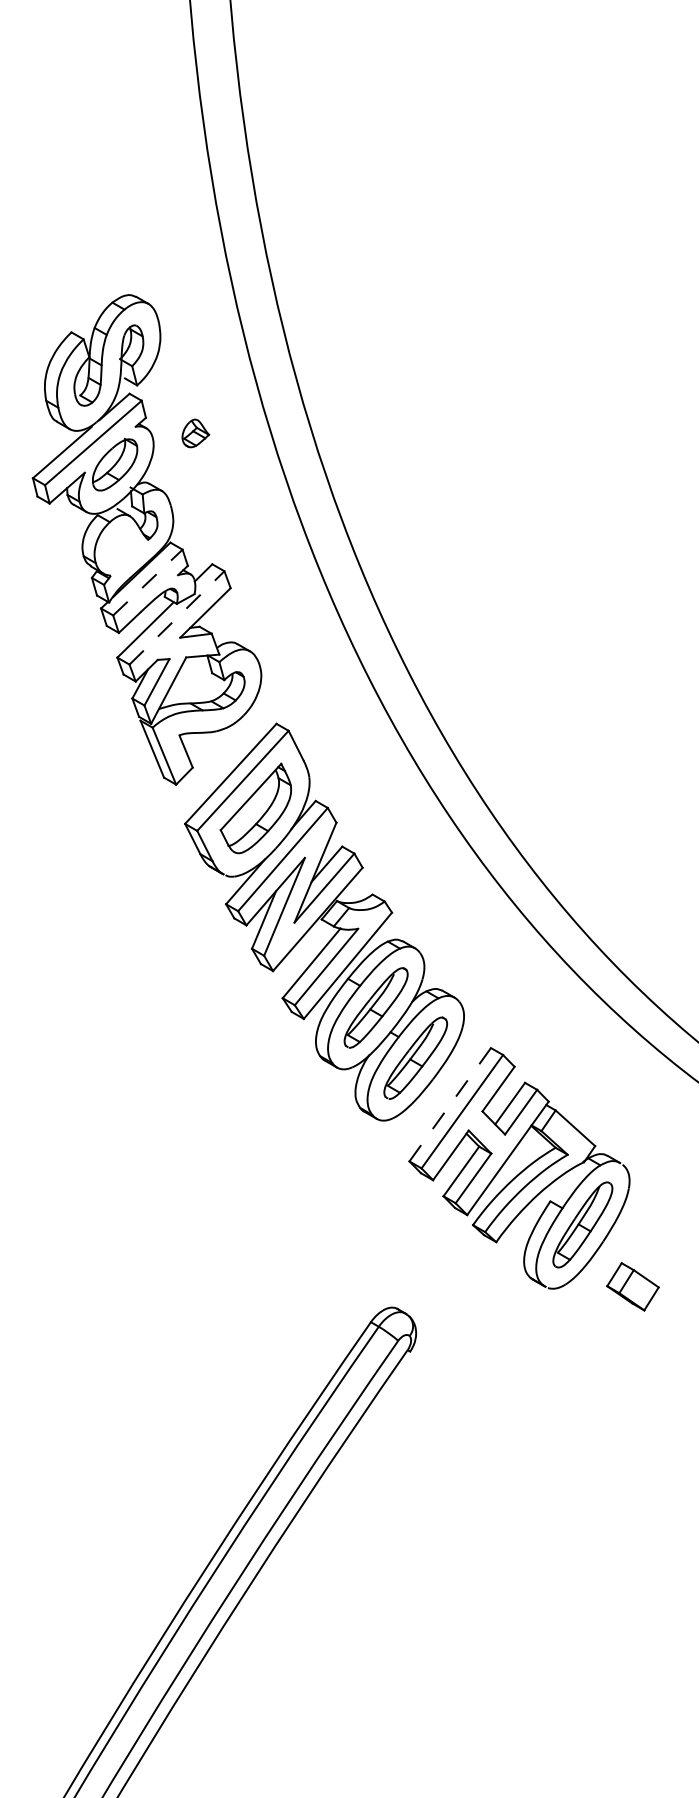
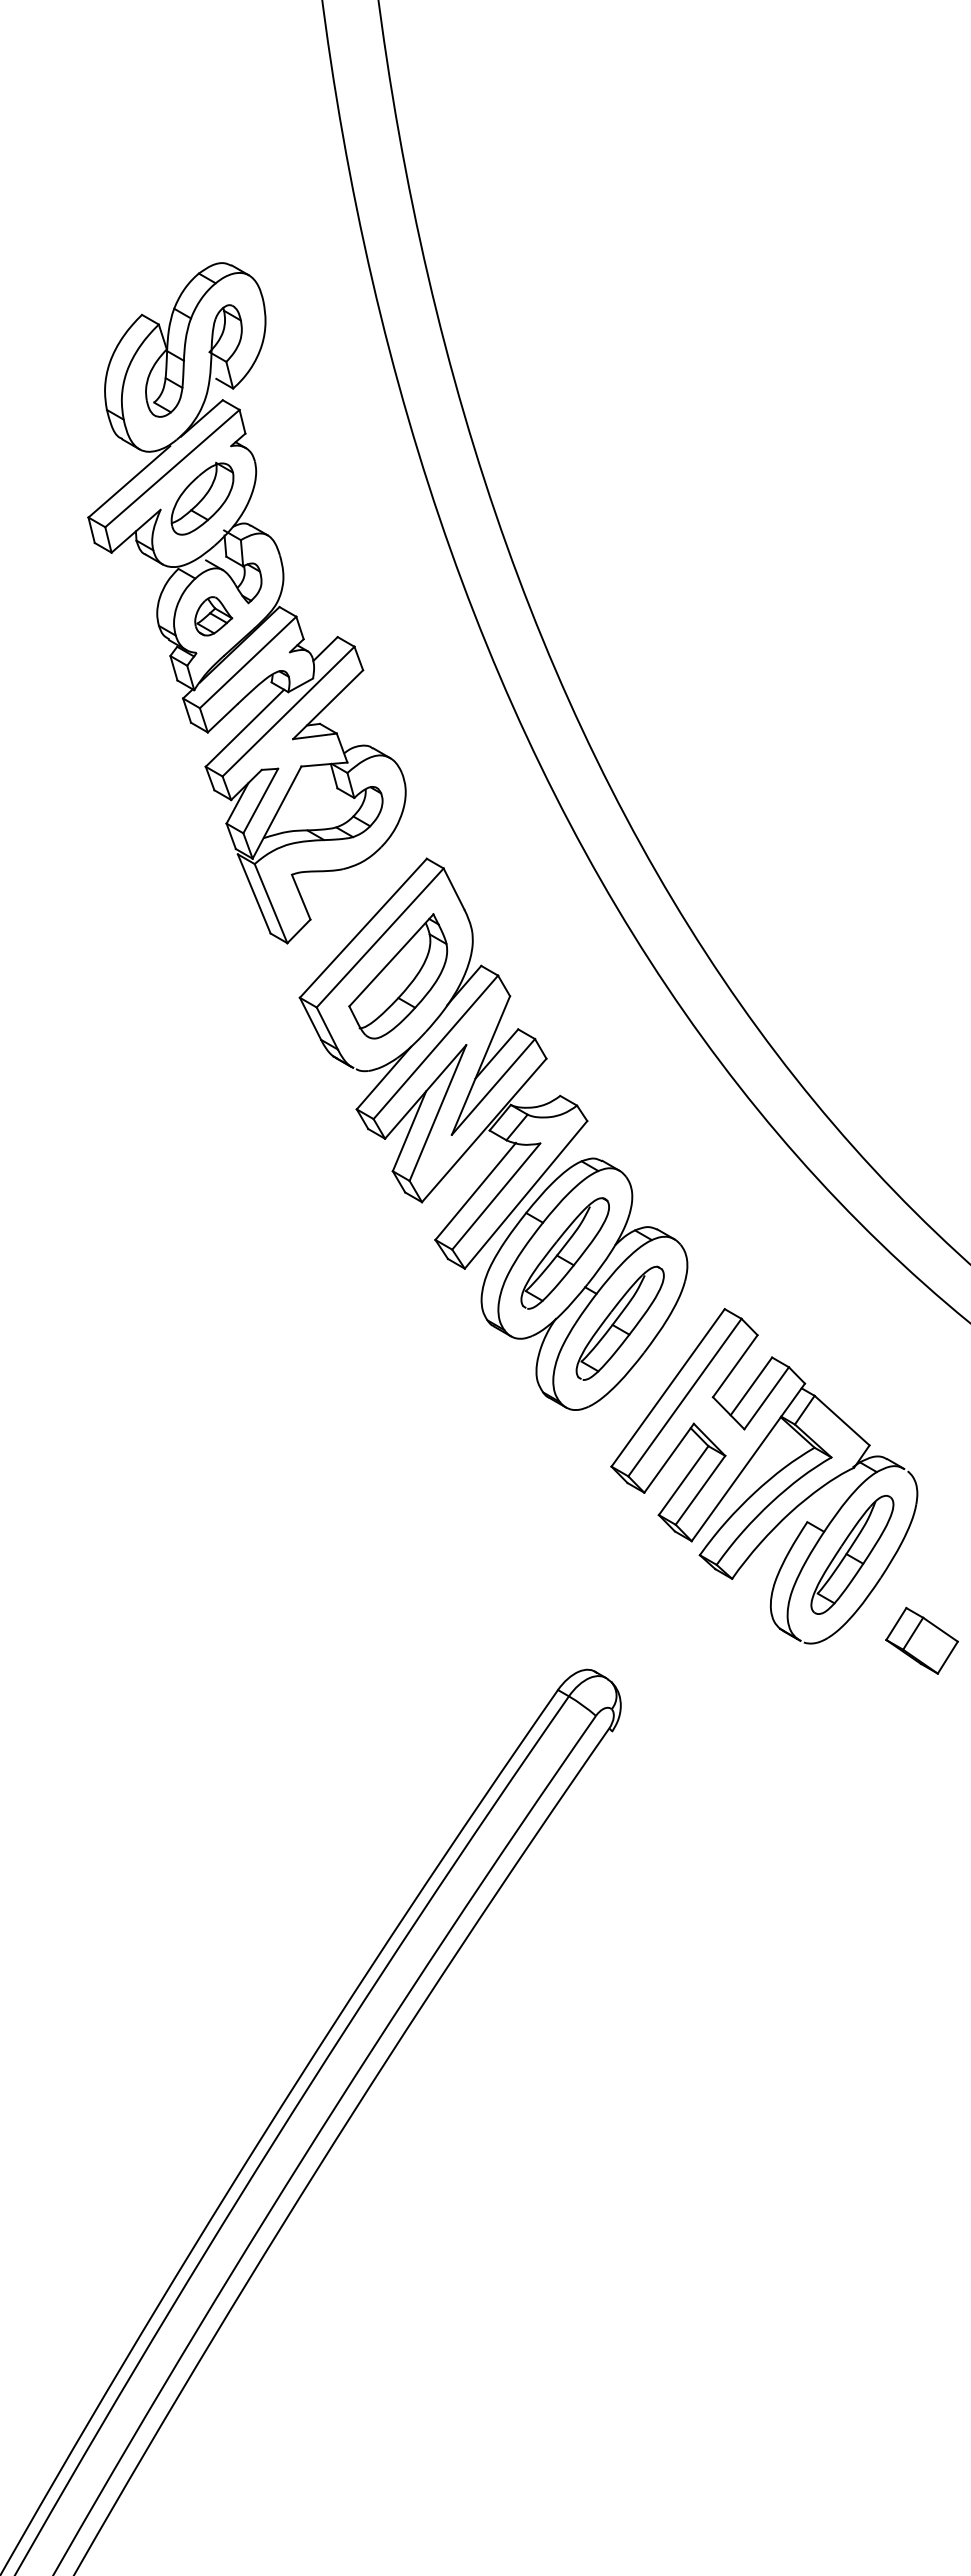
part: (195, 433) -> (213, 616), moved
line: (148, 582) -> (248, 662), dashed -> solid
line: (176, 617) -> (288, 711), dashed -> solid
line: (450, 1104) -> (668, 1387), dashed -> solid

